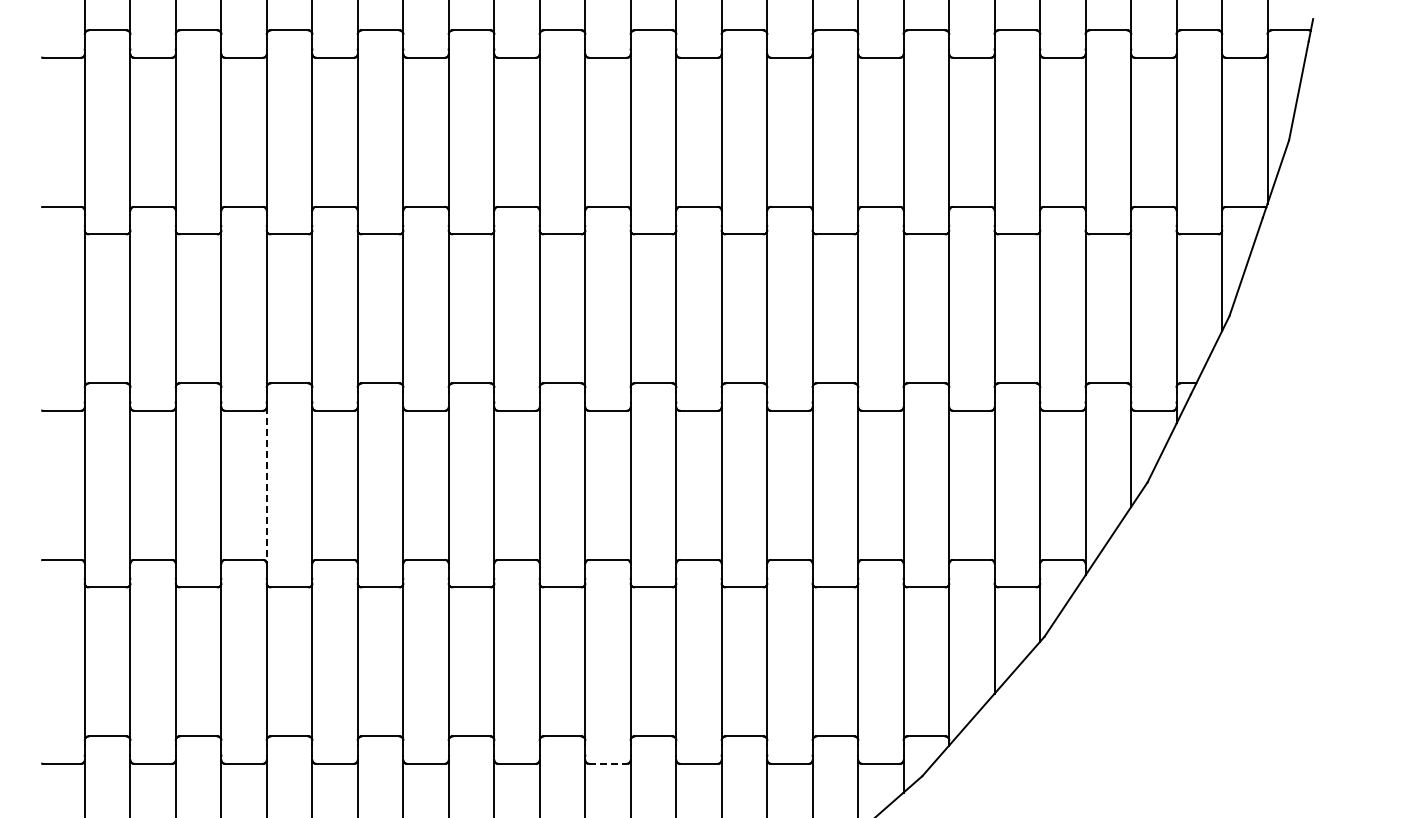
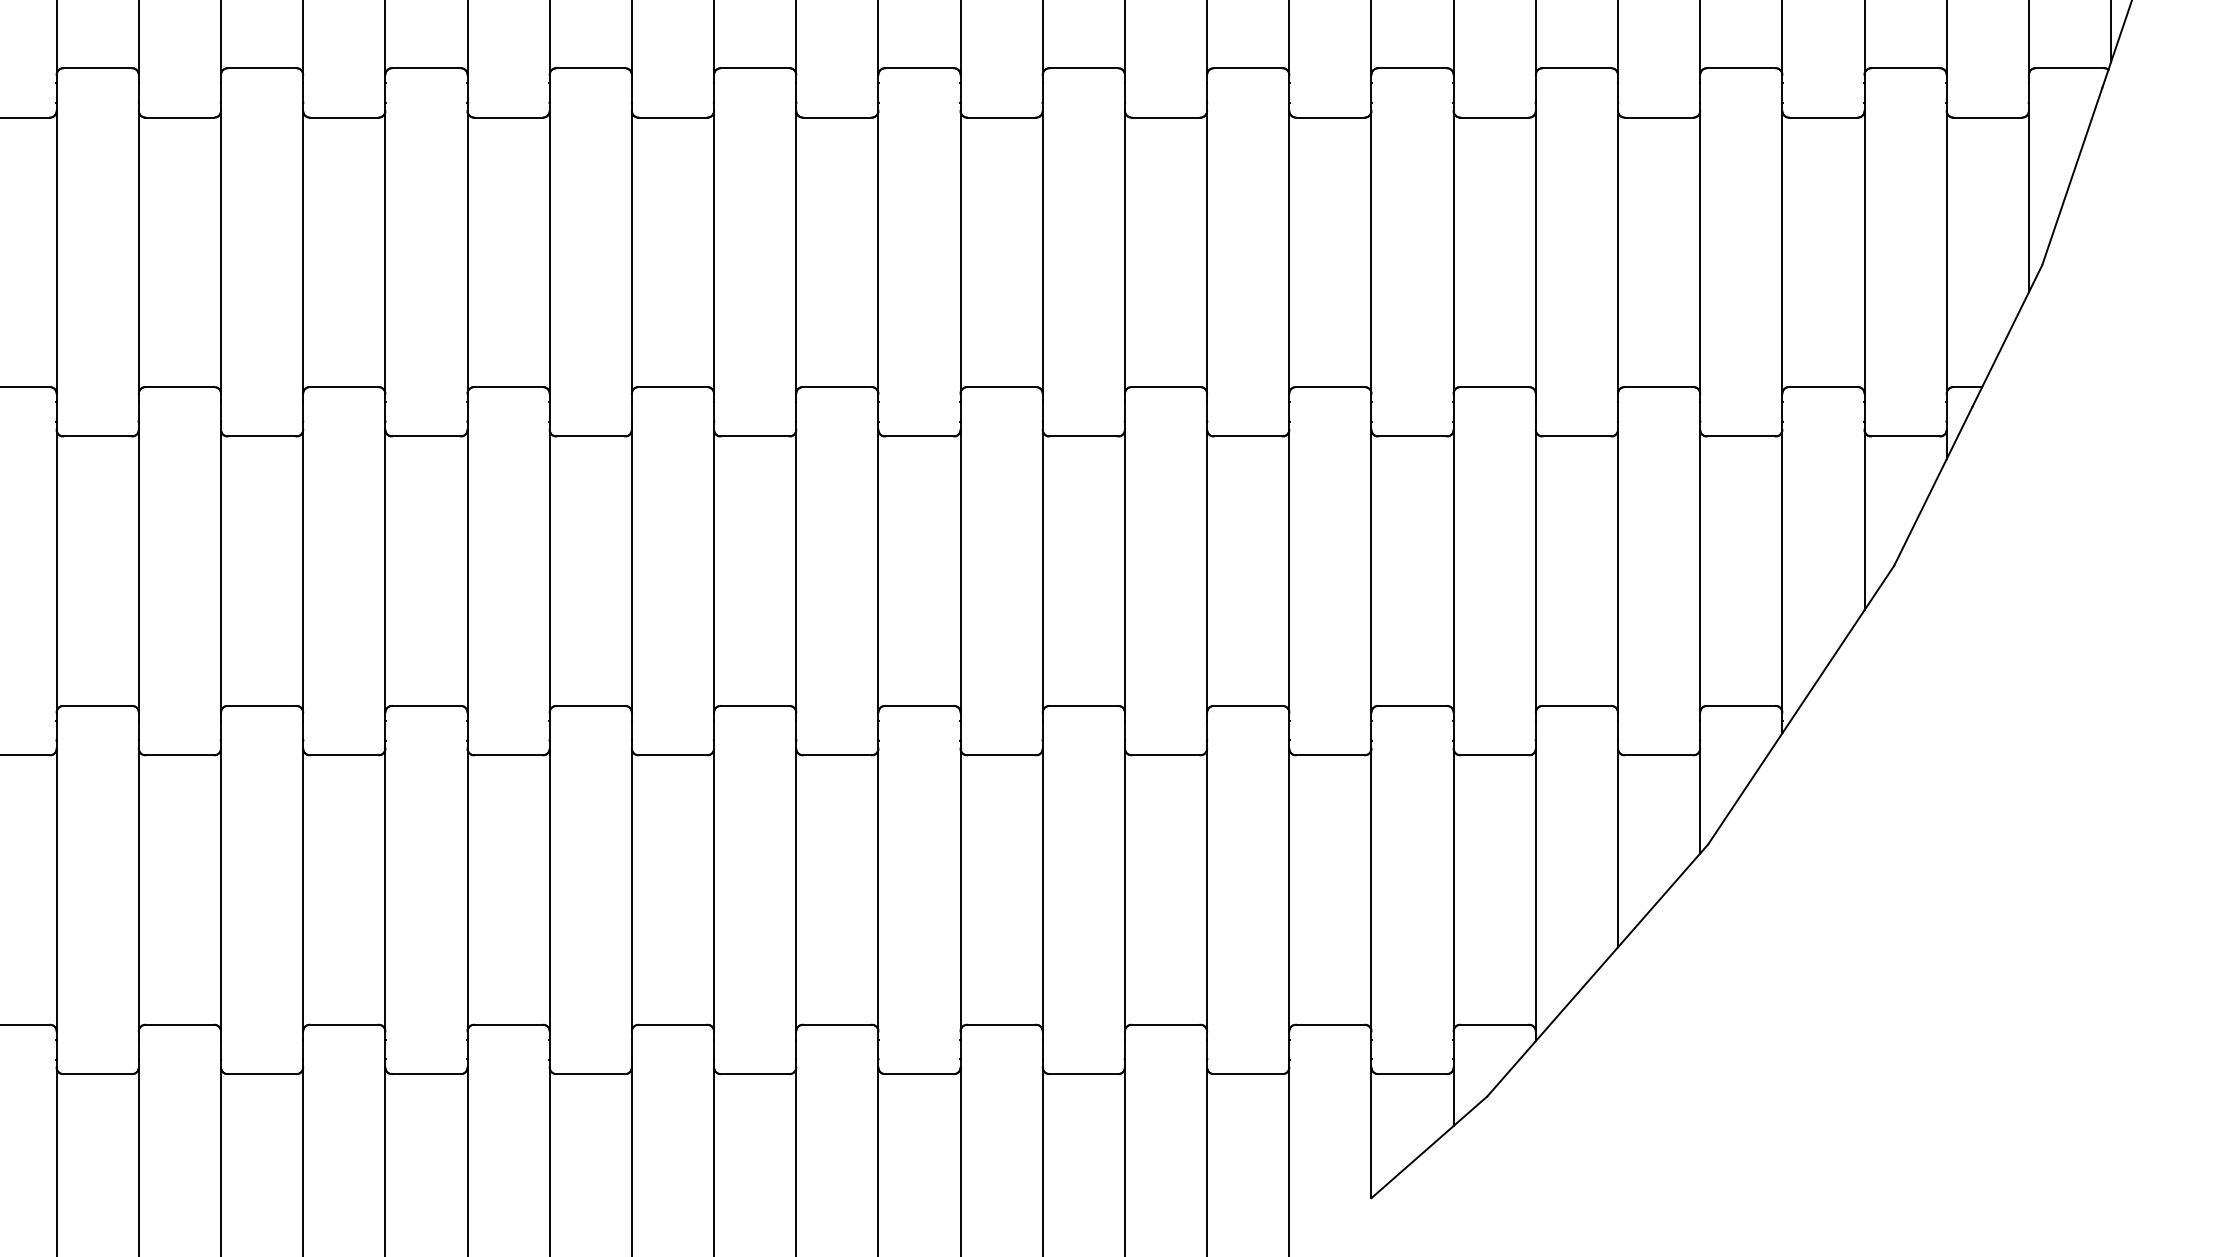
line: (266, 485) -> (302, 571), dashed -> solid
line: (608, 763) -> (920, 1073), dashed -> solid

